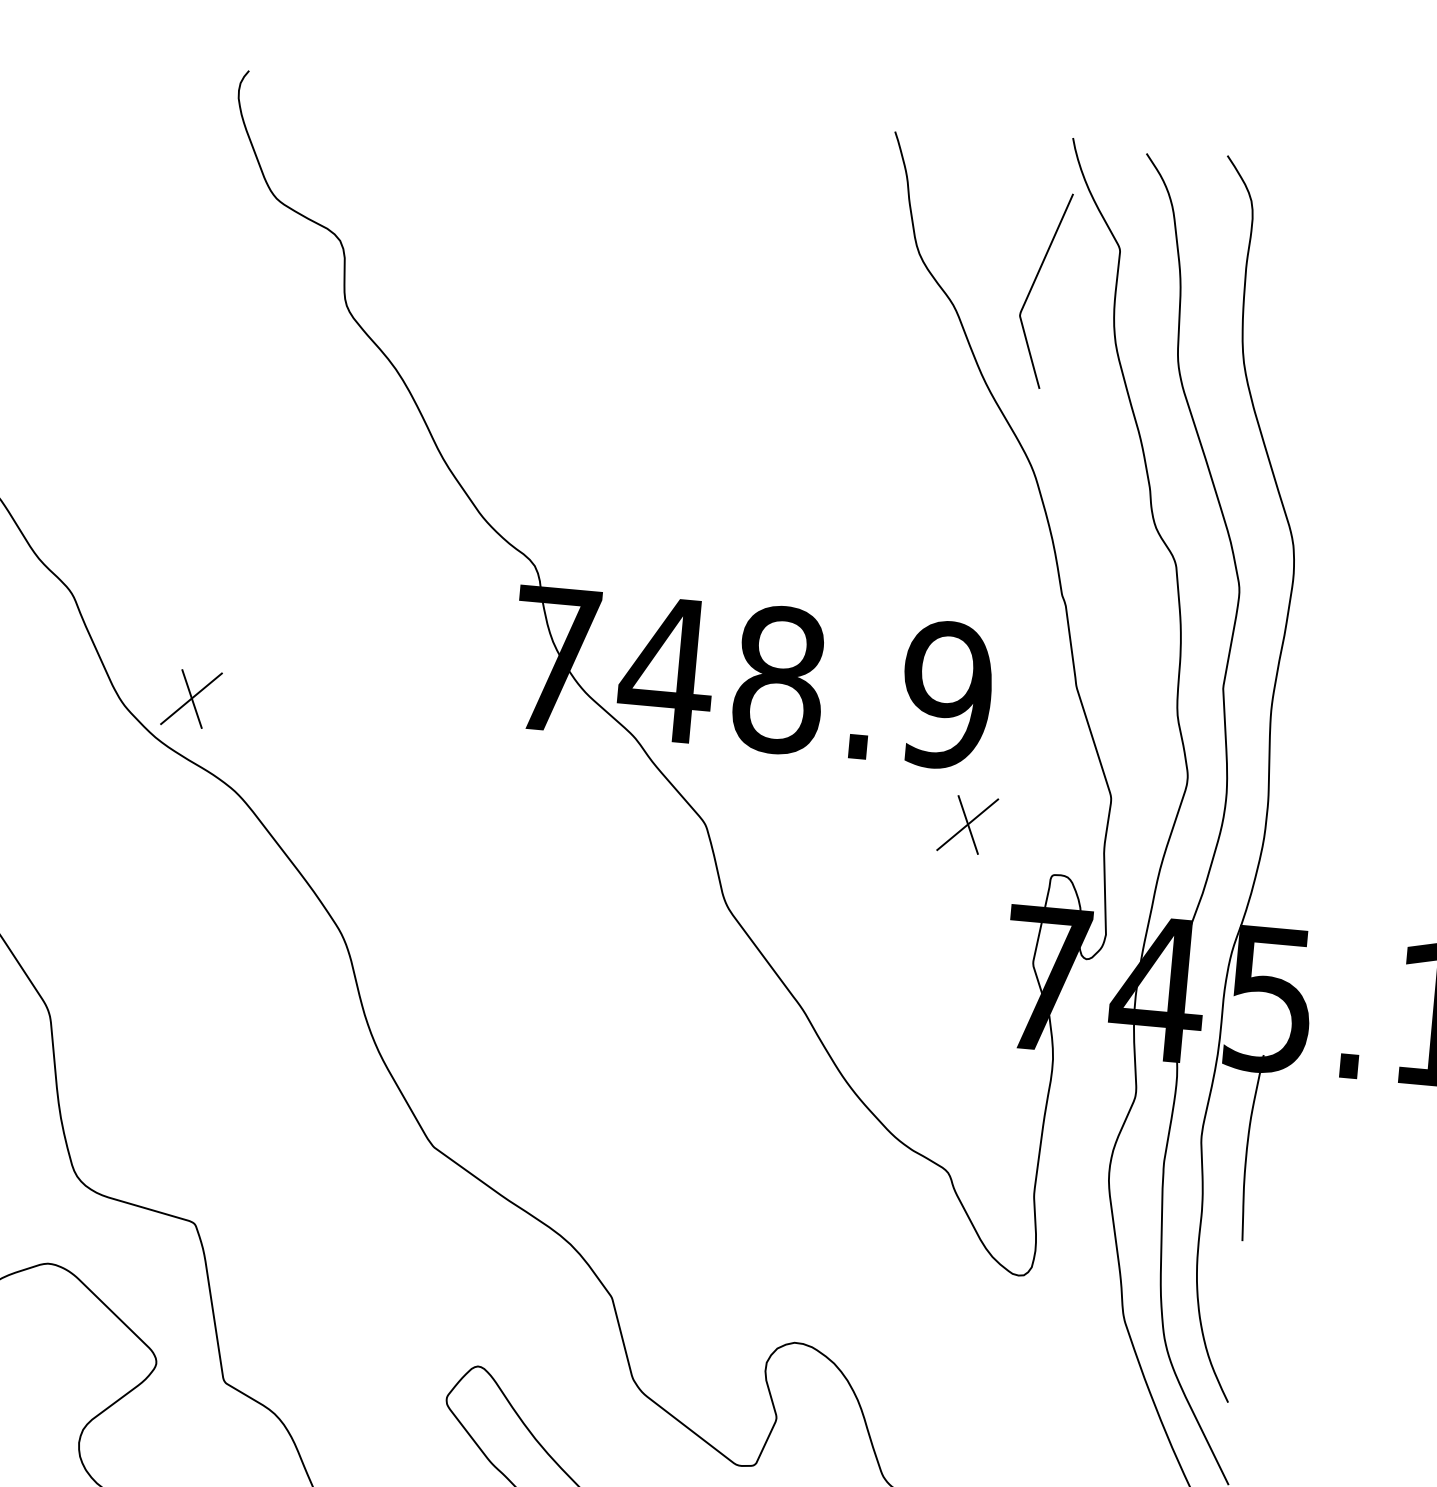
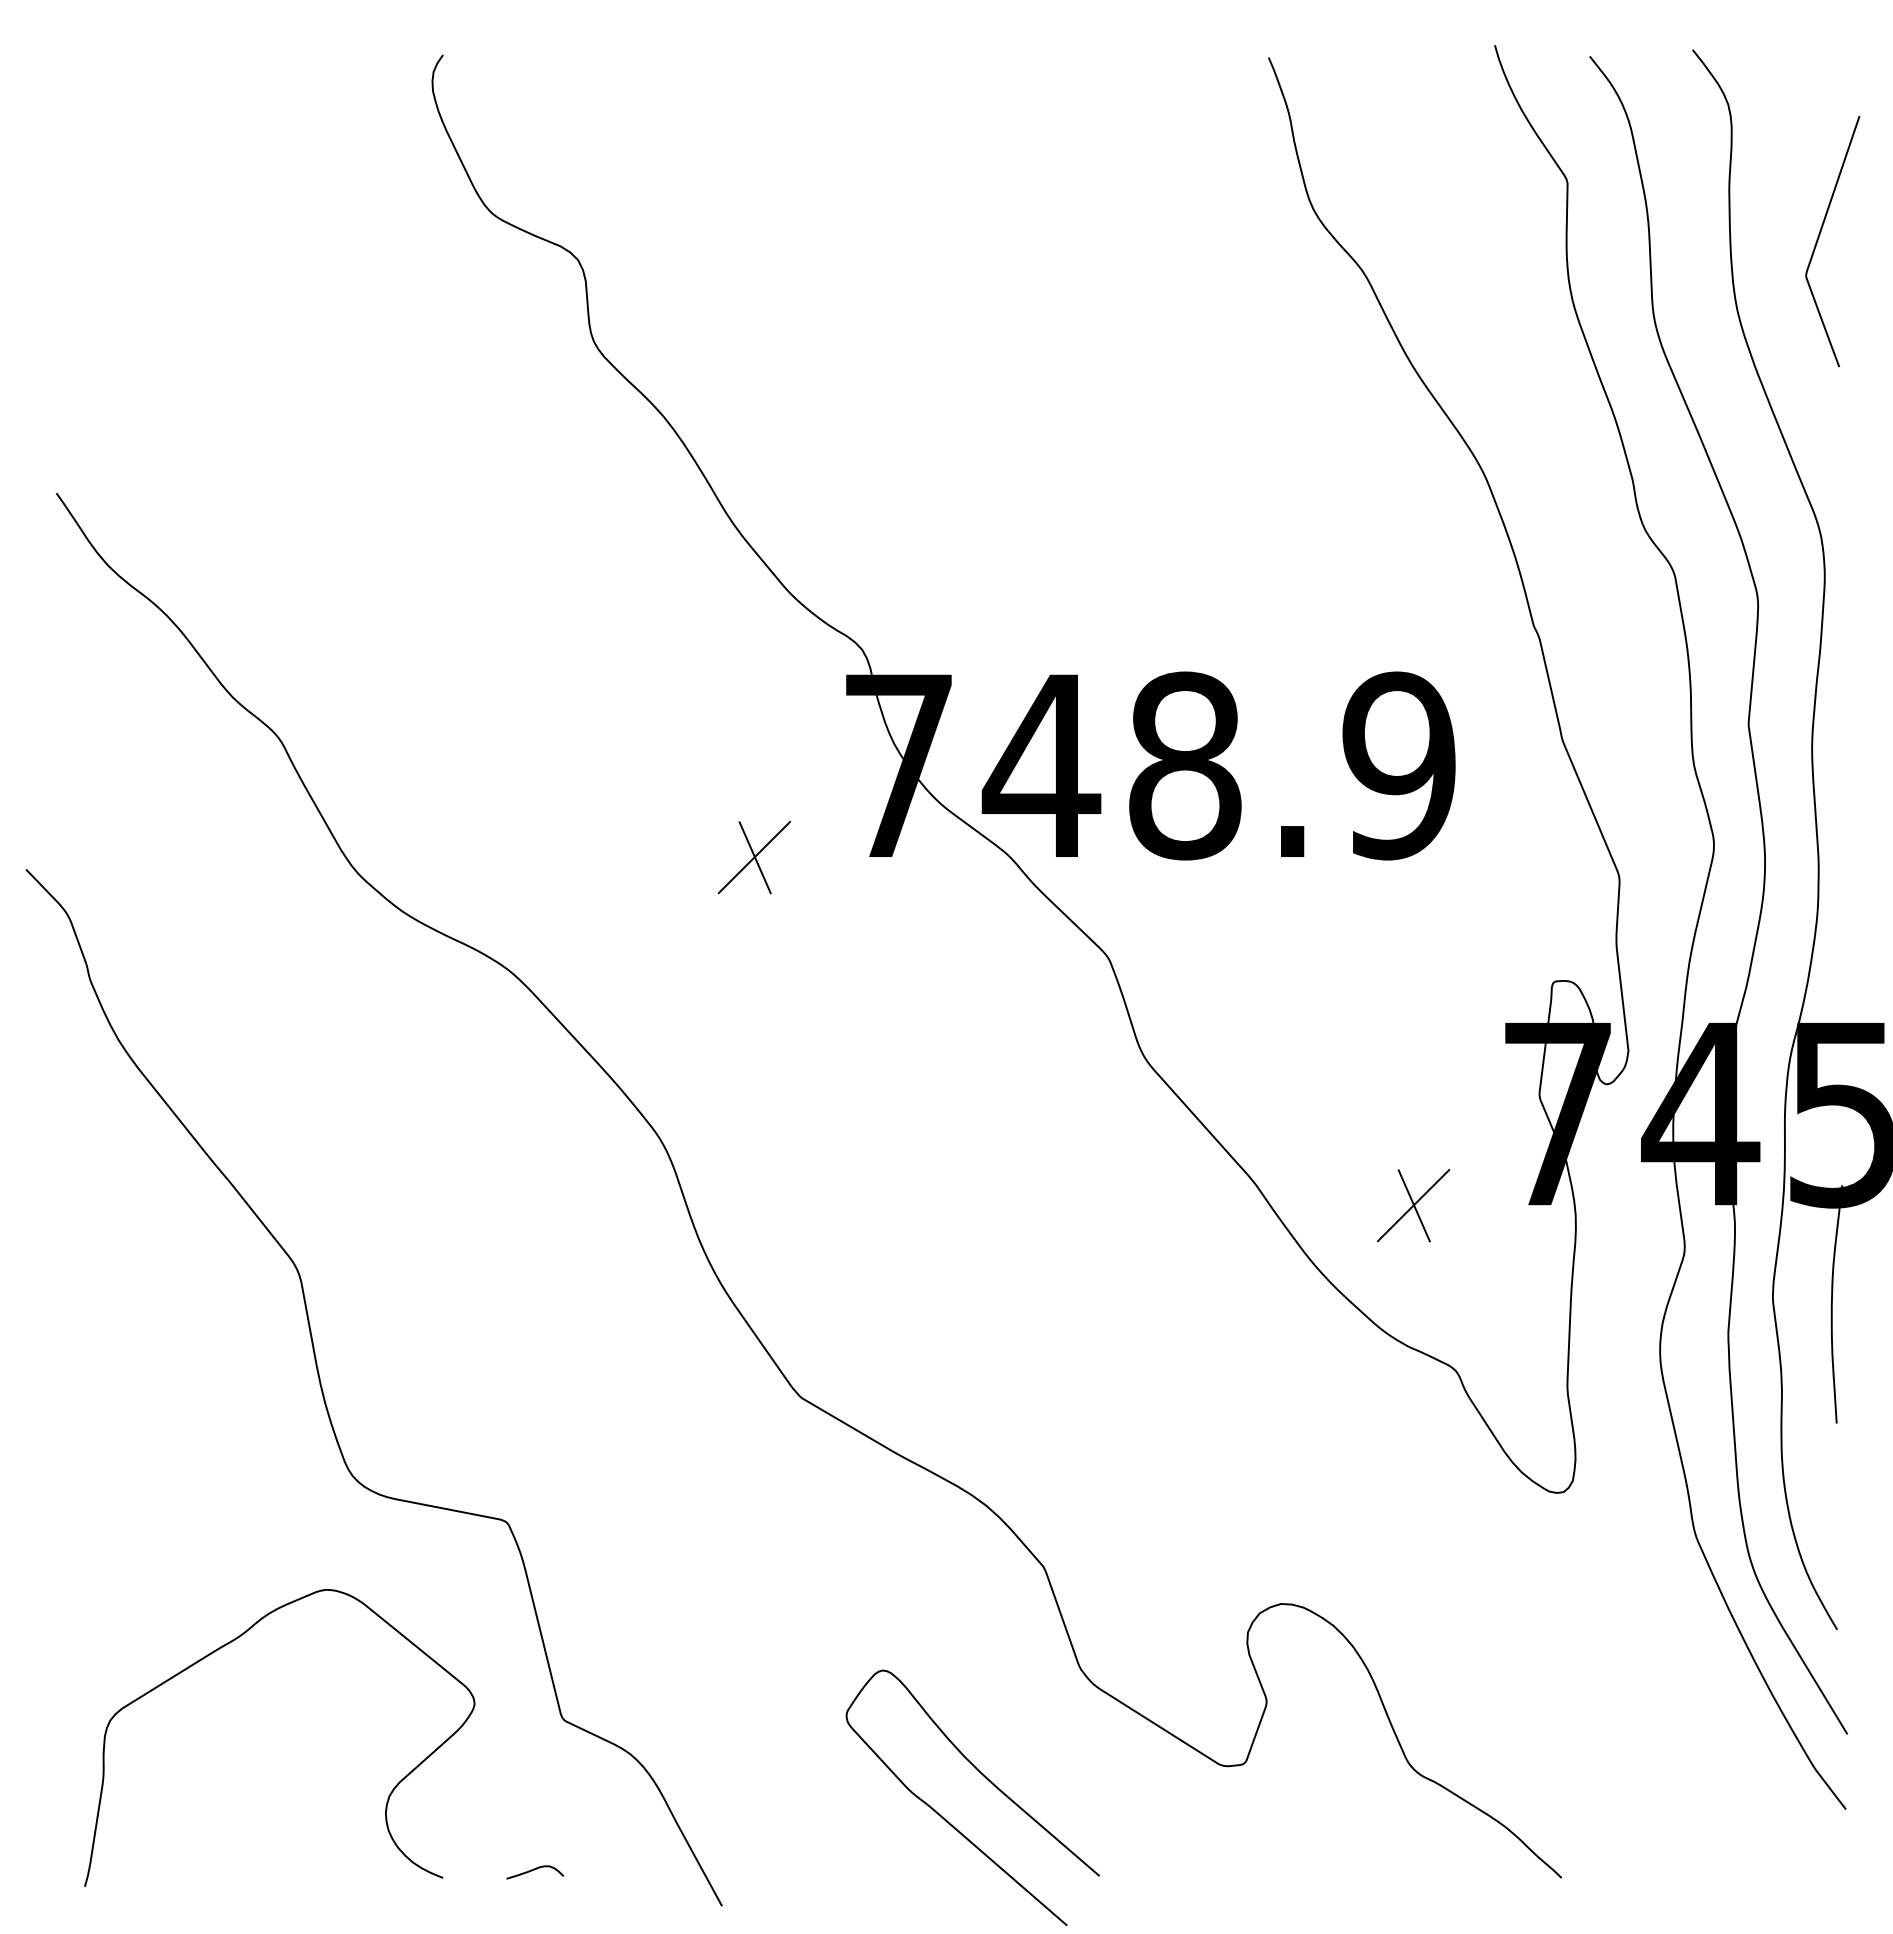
curve: (1034, 284) -> (1820, 235), moved
part: (190, 698) -> (753, 857), moved
part: (967, 824) -> (1413, 1205), moved

